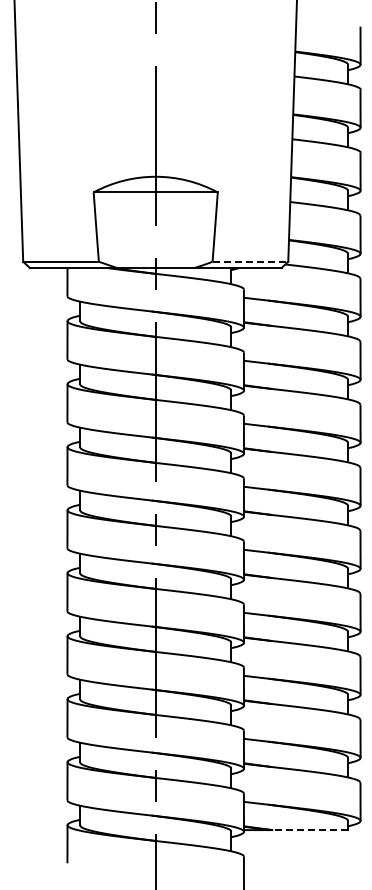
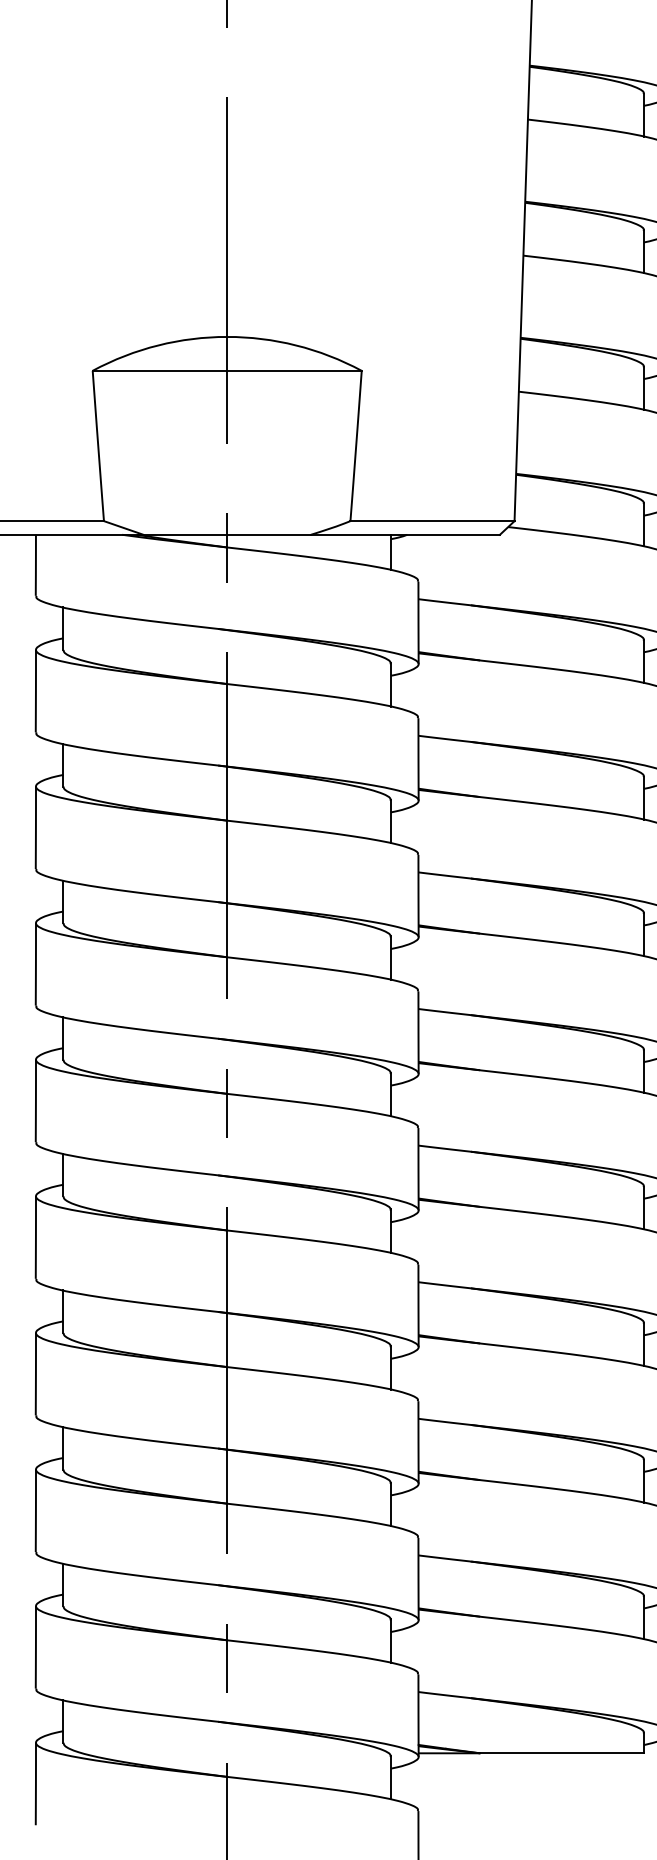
line: (250, 261) -> (432, 520), dashed -> solid
line: (310, 830) -> (562, 1754), dashed -> solid

